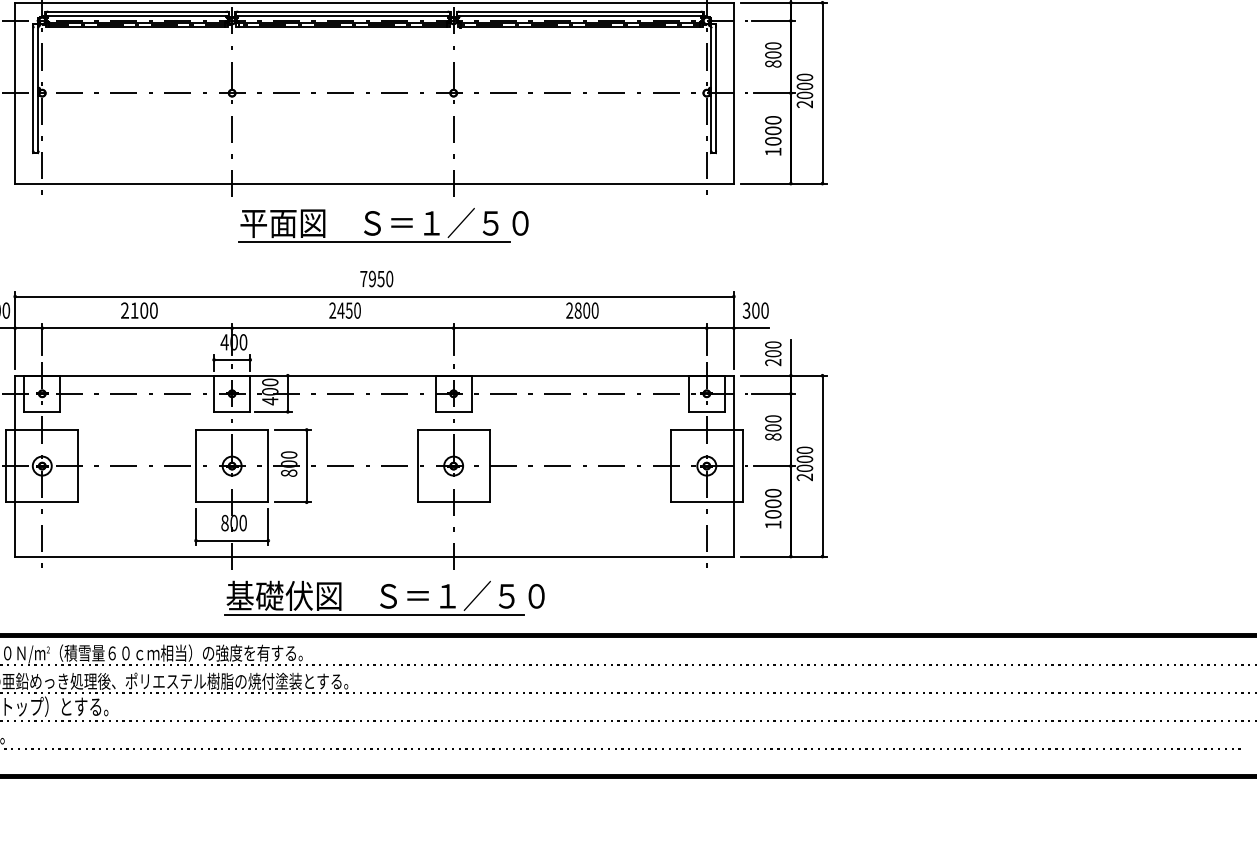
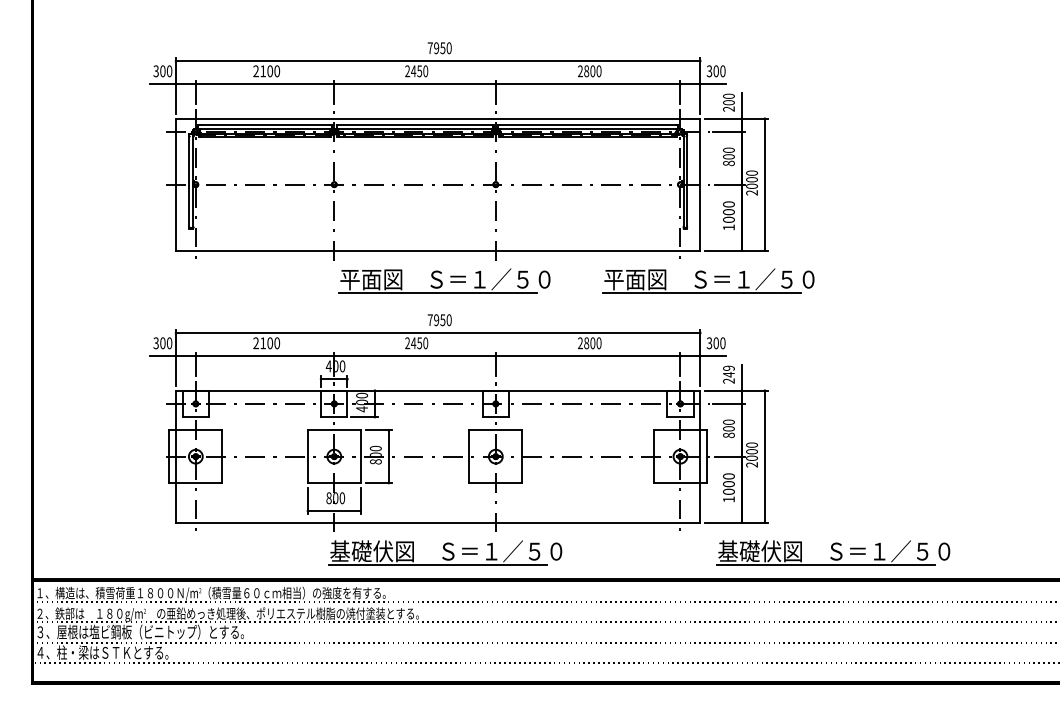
part: (745, 224) -> (708, 280), added
text: (772, 349) -> (728, 371), 200 -> 249
part: (916, 597) -> (833, 552), added

